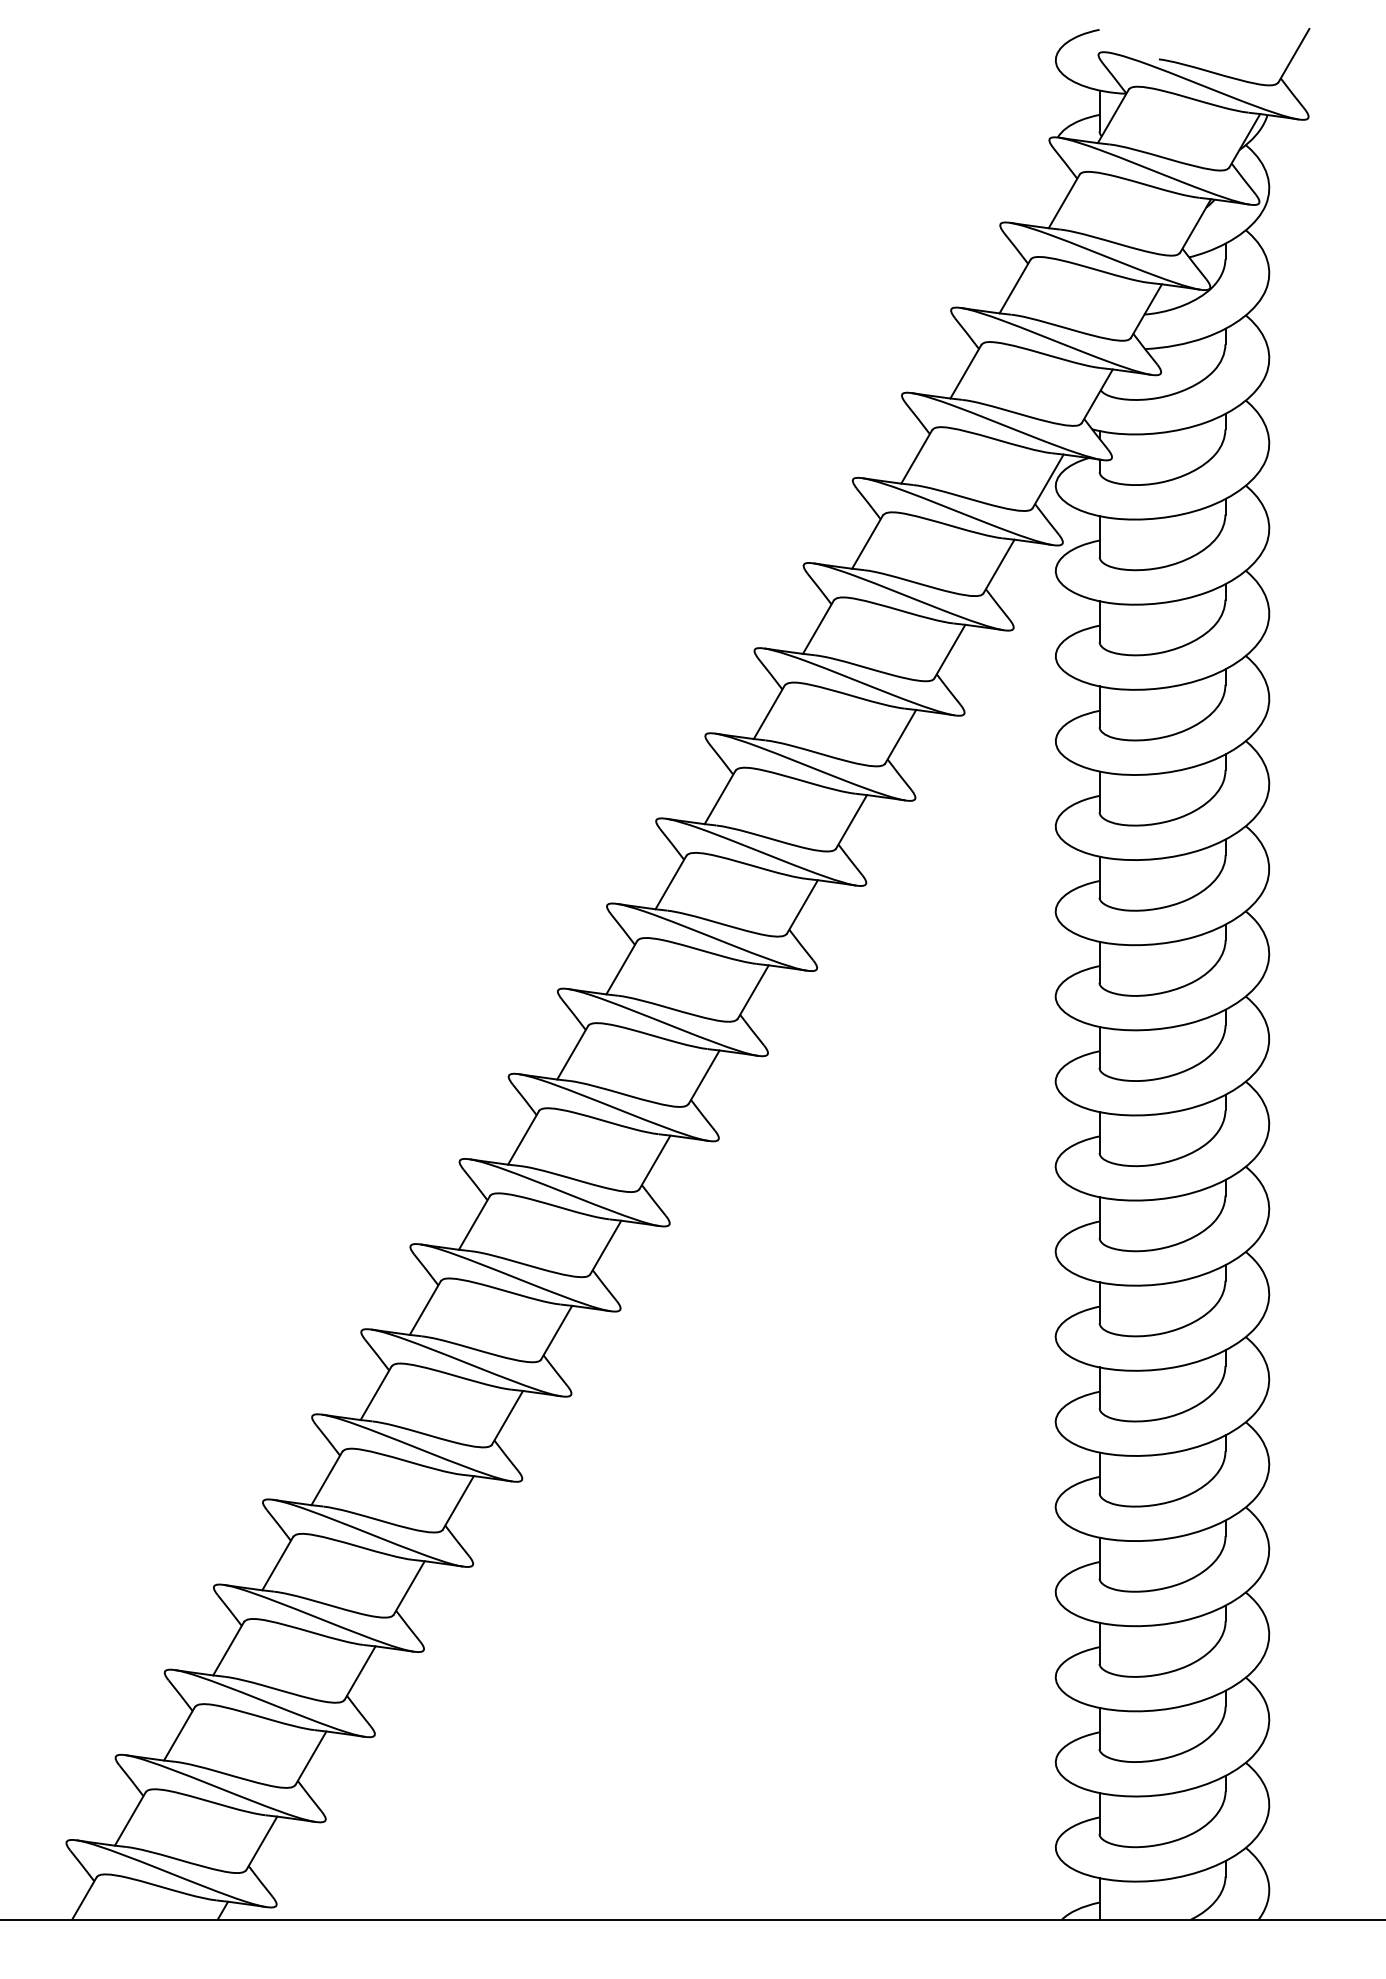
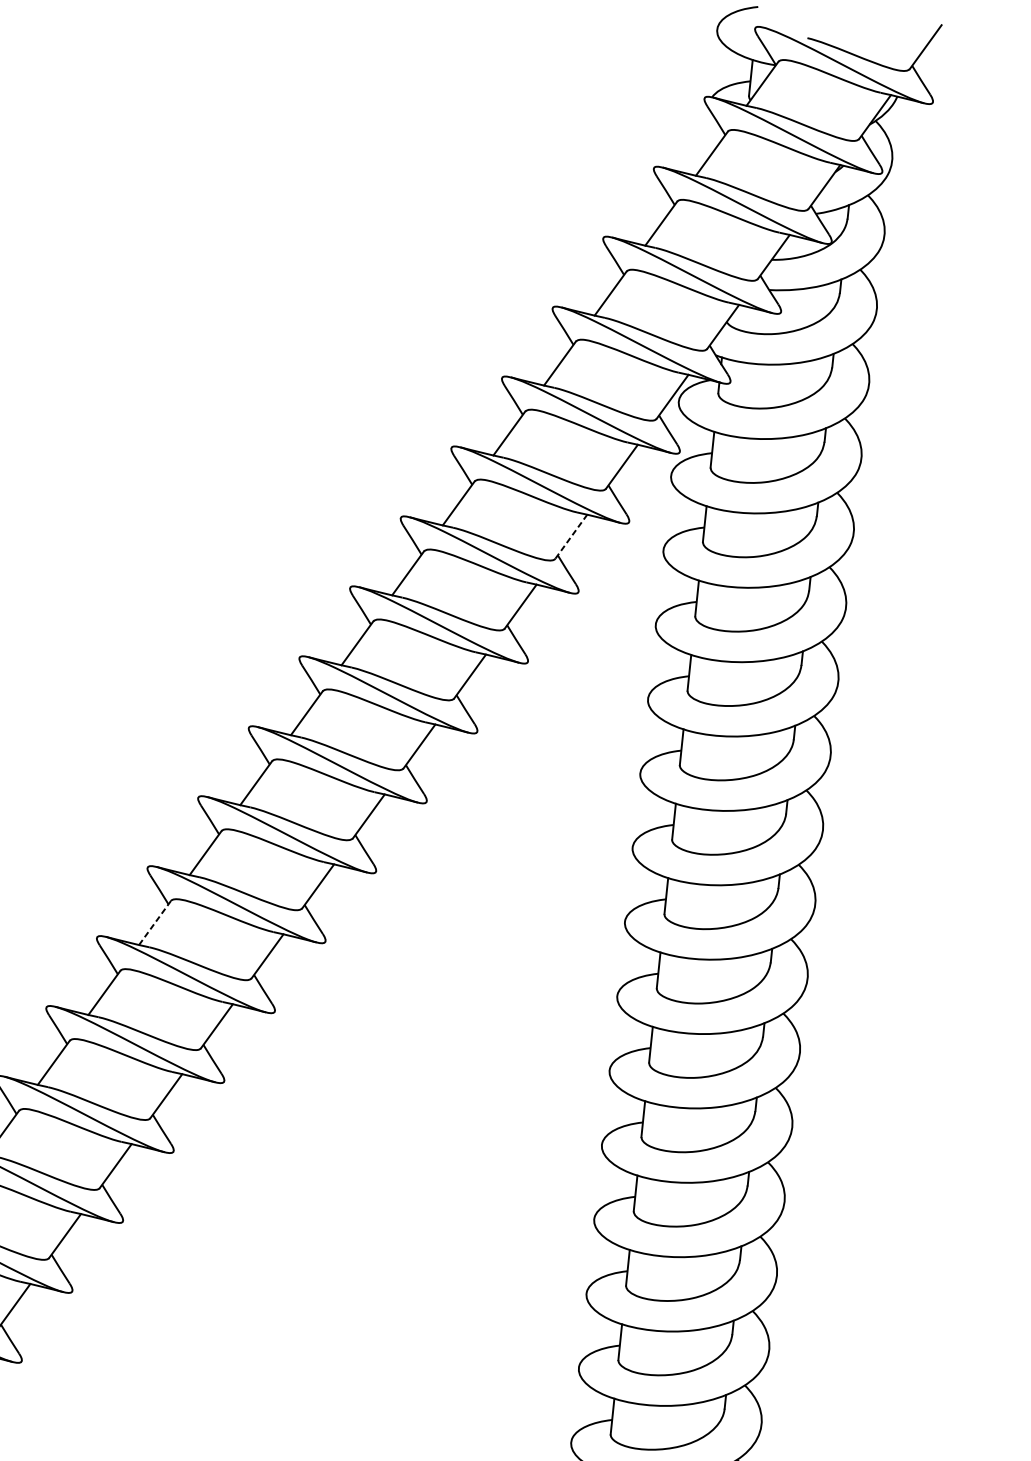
line: (949, 651) -> (571, 536), solid -> dashed
line: (523, 1137) -> (154, 922), solid -> dashed

